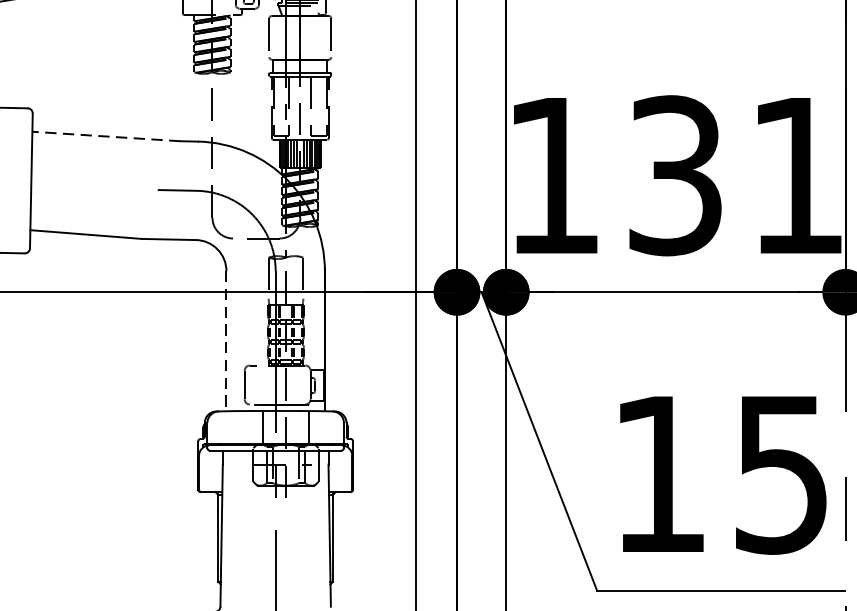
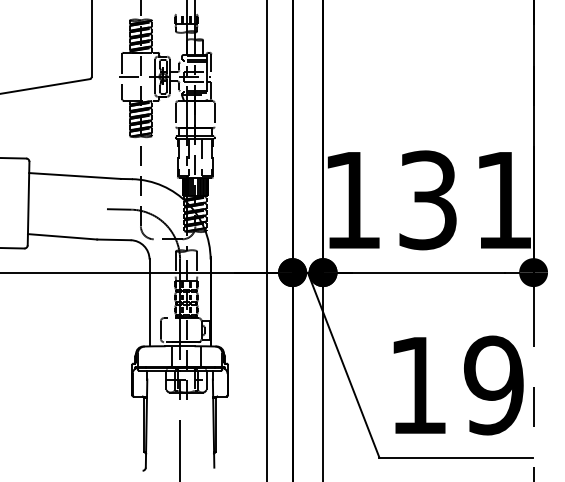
line: (107, 137) -> (75, 176), dashed -> solid
line: (226, 342) -> (149, 303), dashed -> solid
text: (781, 474) -> (493, 385), 15 -> 19

